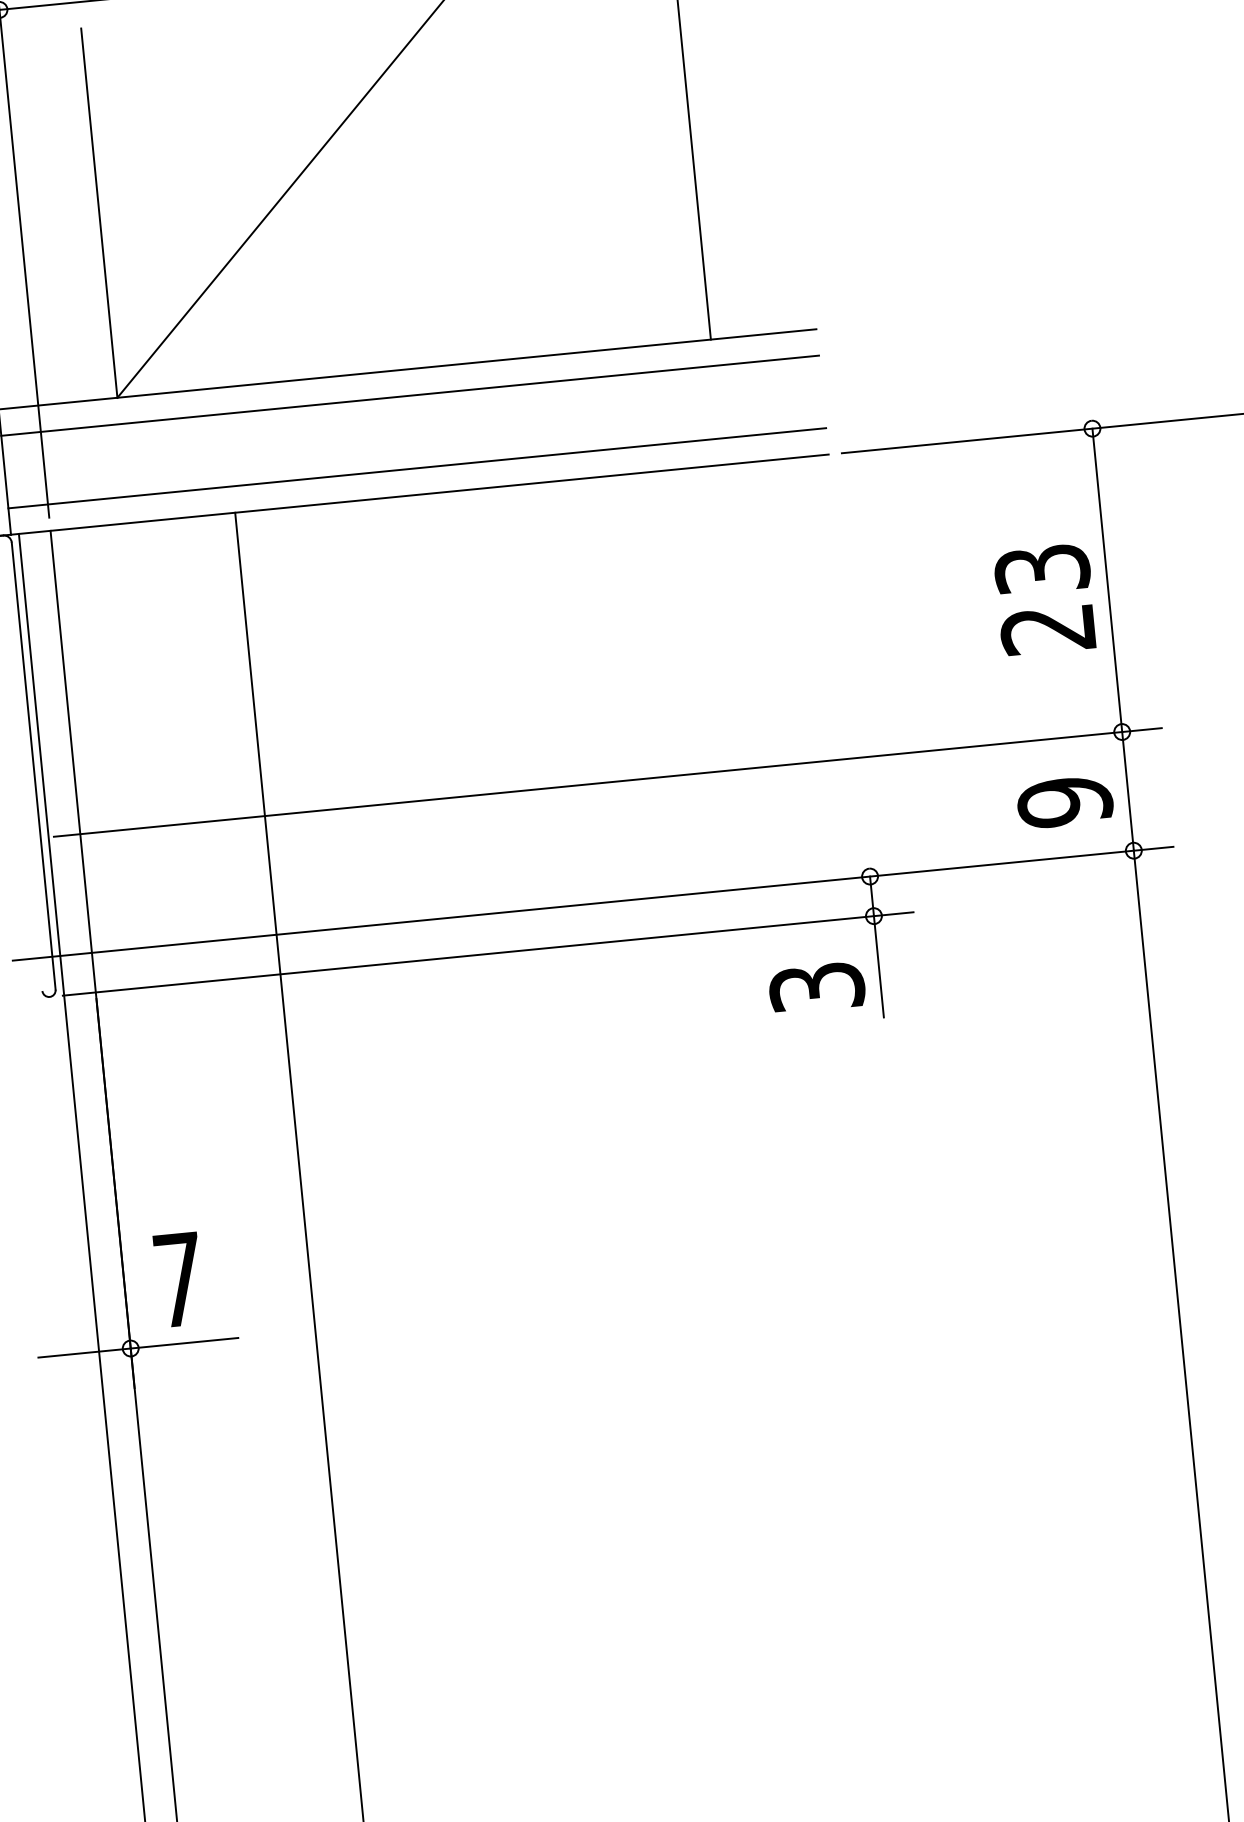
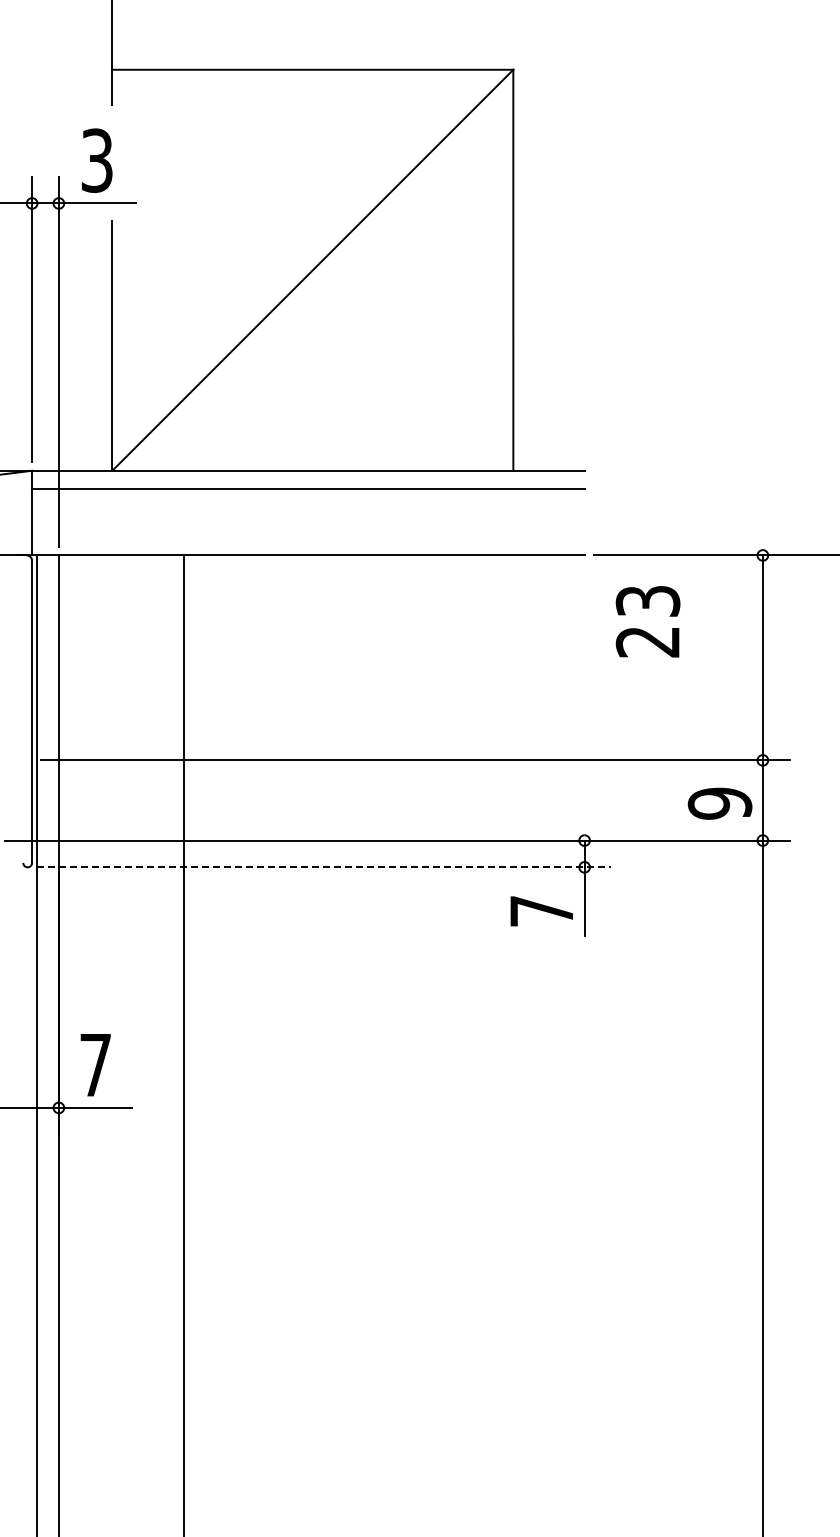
line: (417, 468) -> (308, 537), removed
text: (1044, 599) -> (647, 621), moved
line: (488, 954) -> (324, 867), solid -> dashed
text: (816, 987) -> (541, 911), 3 -> 7

